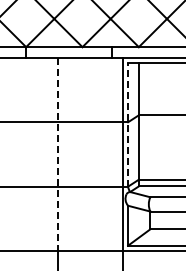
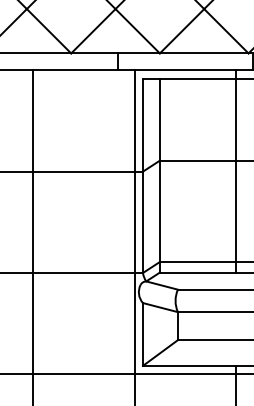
line: (128, 124) -> (143, 175), dashed -> solid
line: (58, 154) -> (33, 222), dashed -> solid

